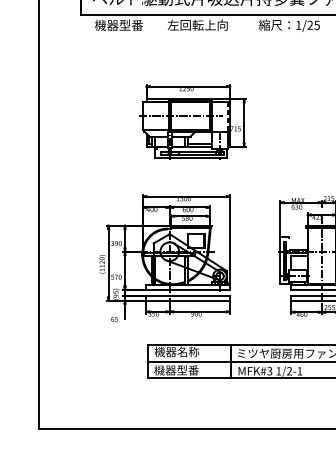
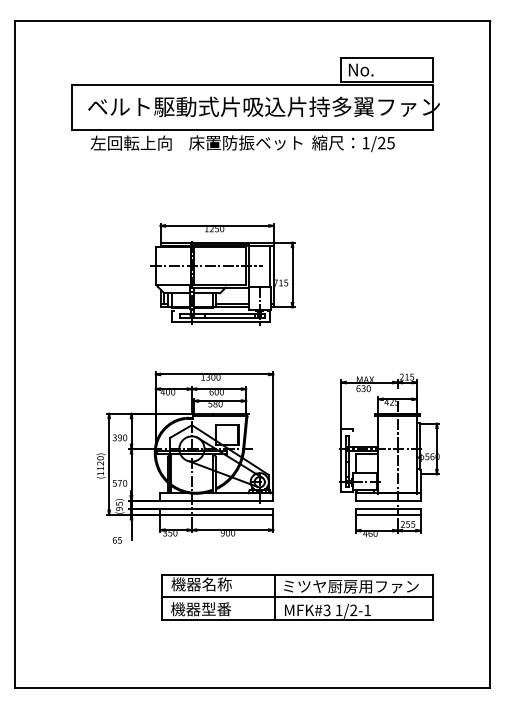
text: (124, 24) -> (130, 142), 機器型番 -> 左回転上向
text: (209, 24) -> (245, 142), 左回転上向 -> 床置防振ベット
line: (227, 117) -> (269, 267), dashed -> solid

